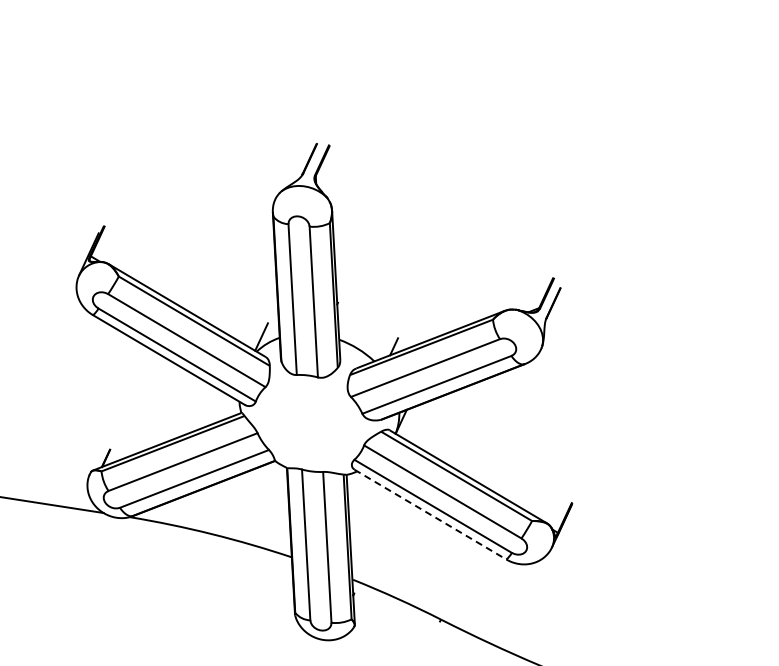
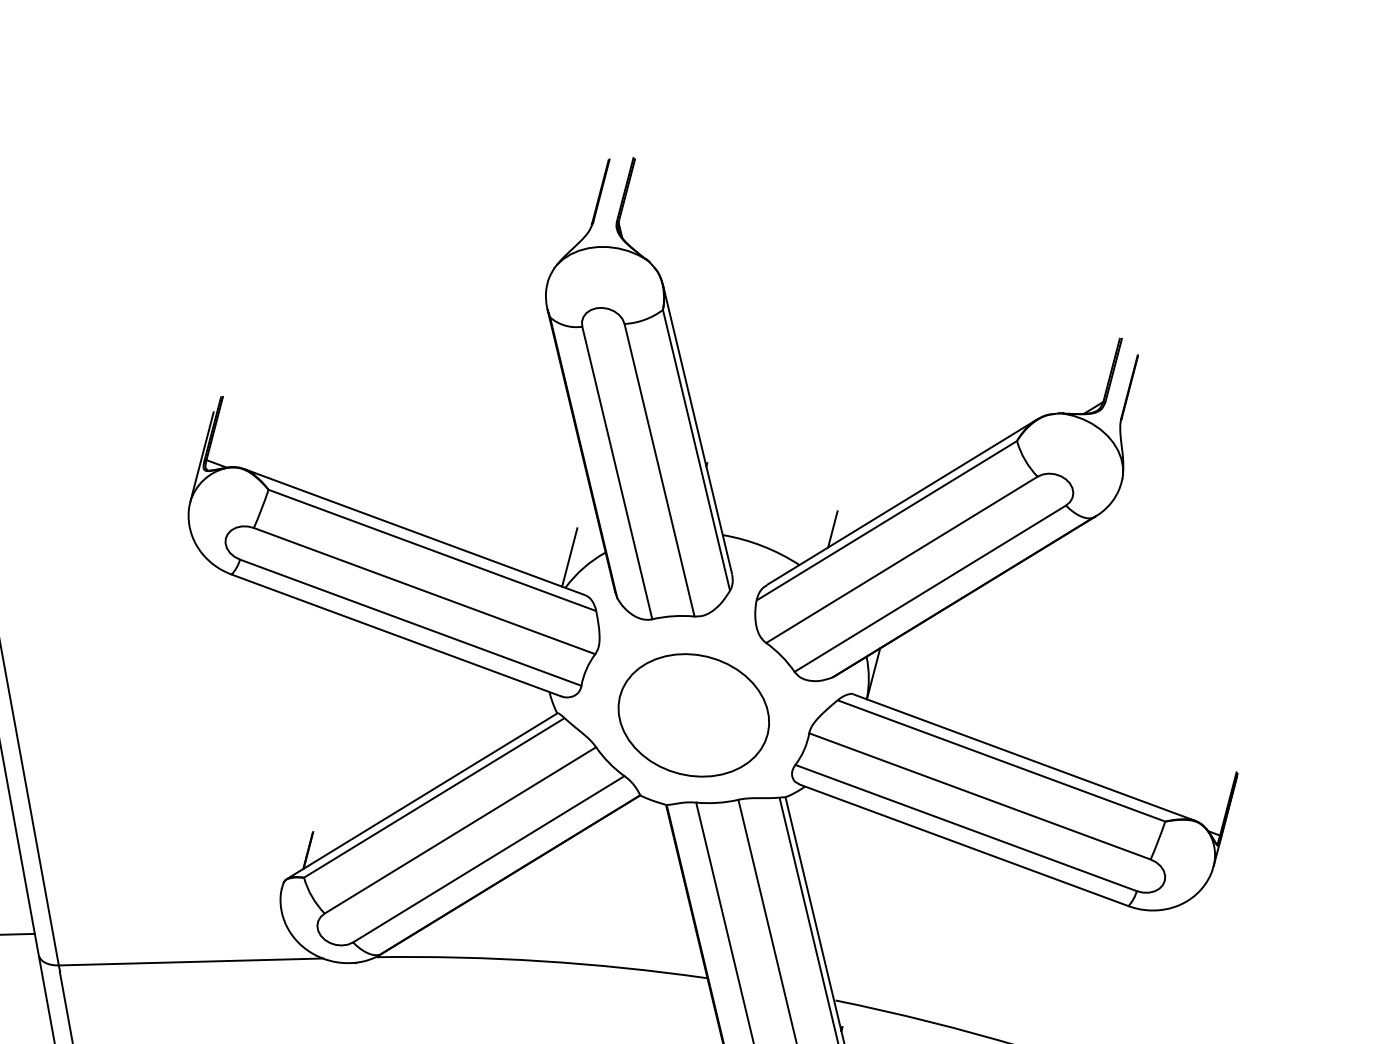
part: (308, 425) -> (693, 714), added
line: (430, 514) -> (963, 844), dashed -> solid

